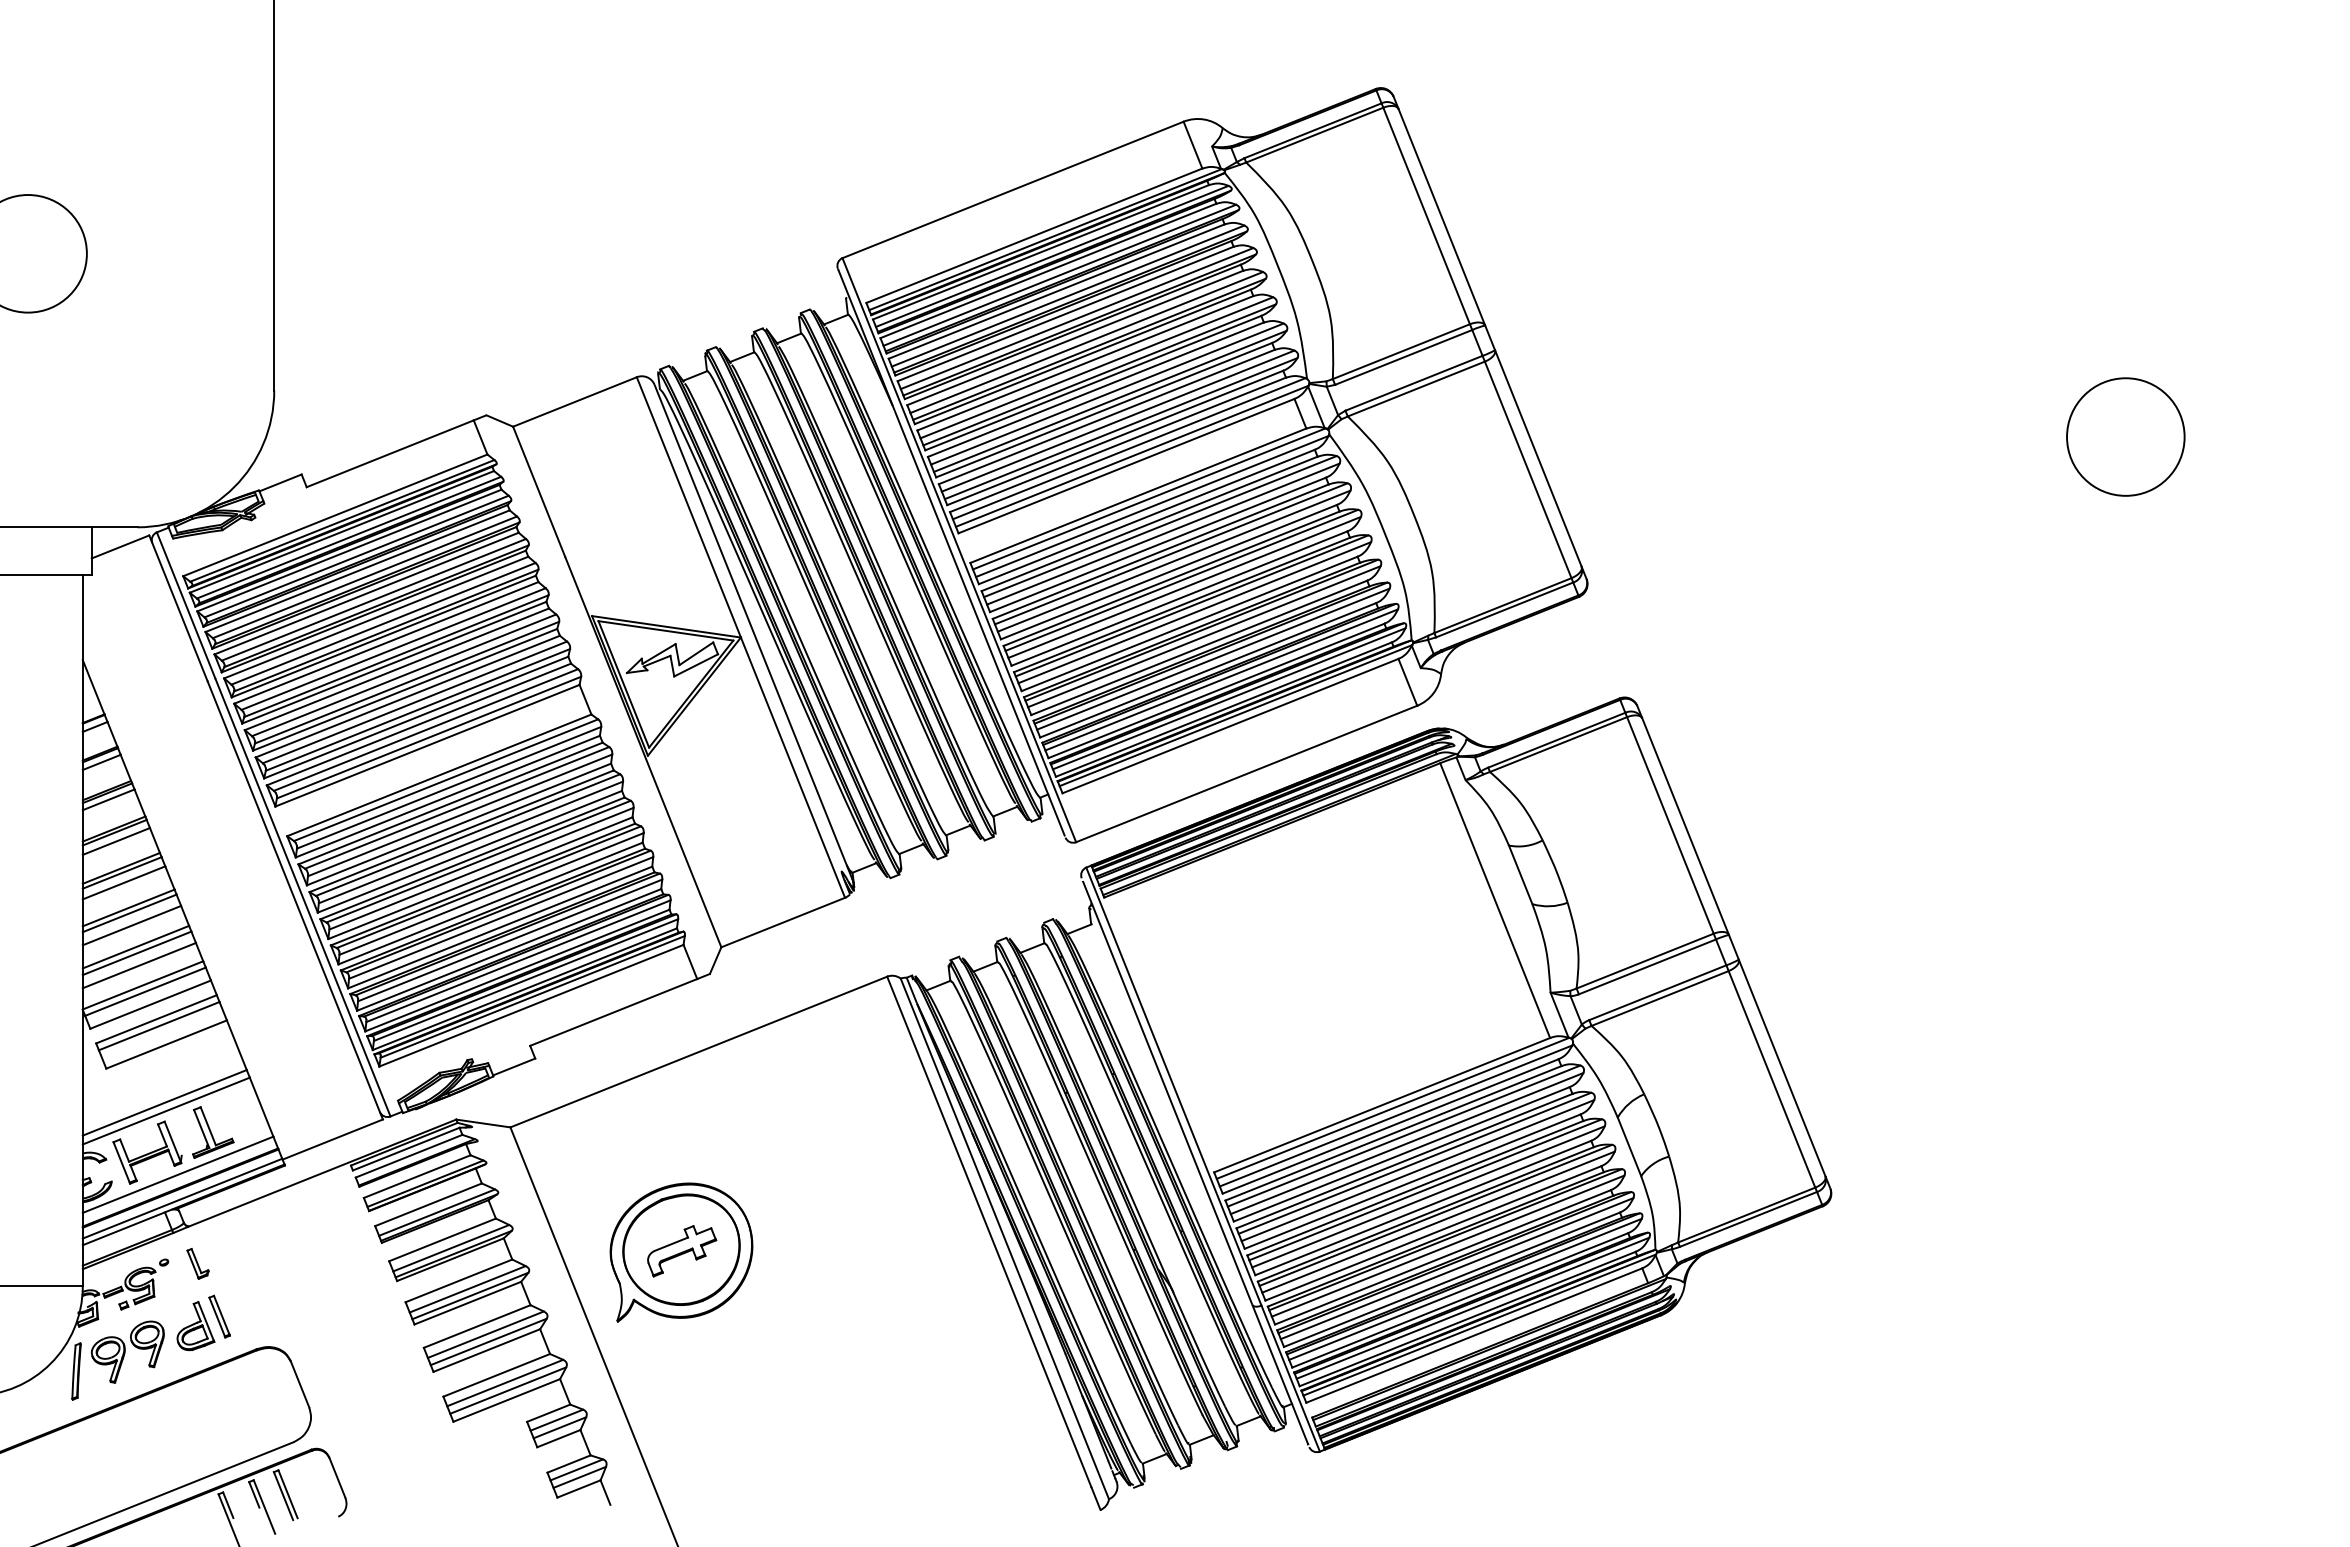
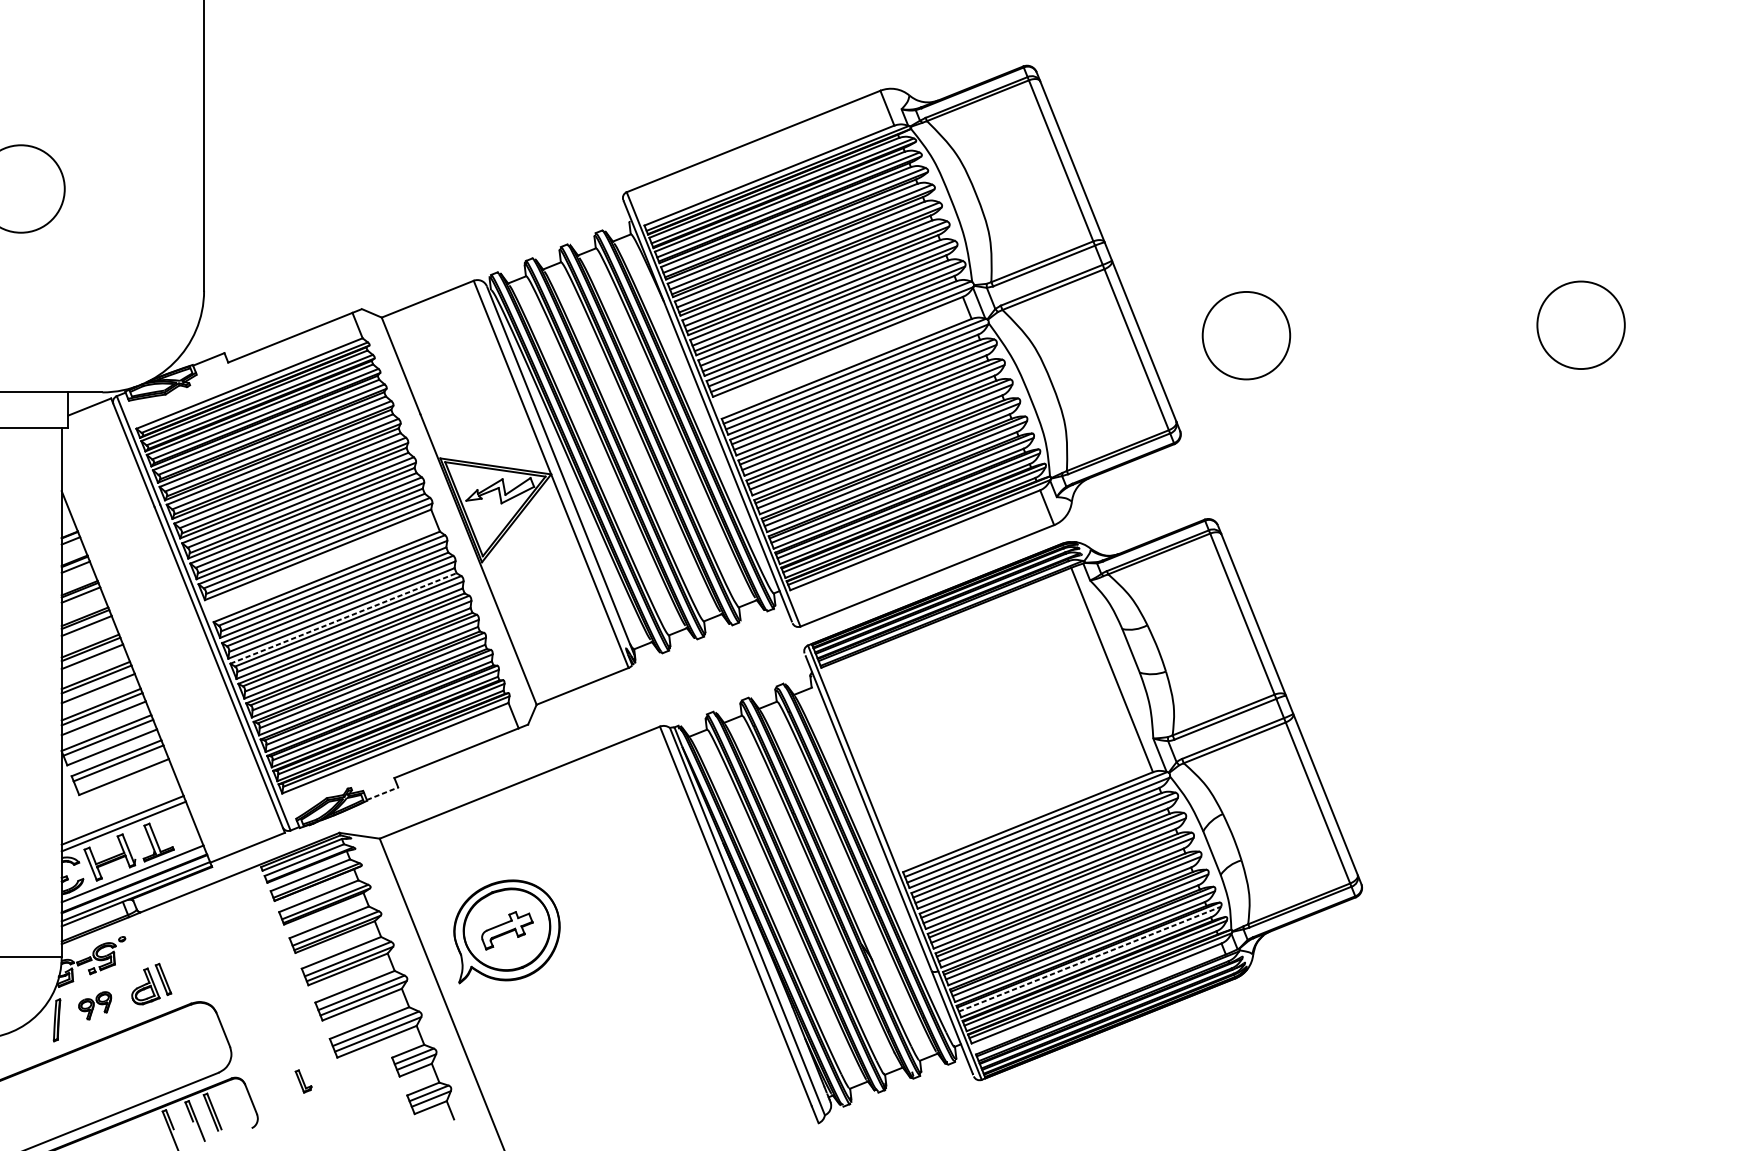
circle: (1675, 450) -> (1246, 335), added
line: (461, 831) -> (343, 618), solid -> dashed
line: (514, 1066) -> (382, 793), solid -> dashed
part: (197, 1263) -> (303, 1081), moved
line: (1465, 1289) -> (1090, 959), solid -> dashed
part: (127, 1351) -> (94, 1005), size x0.6

